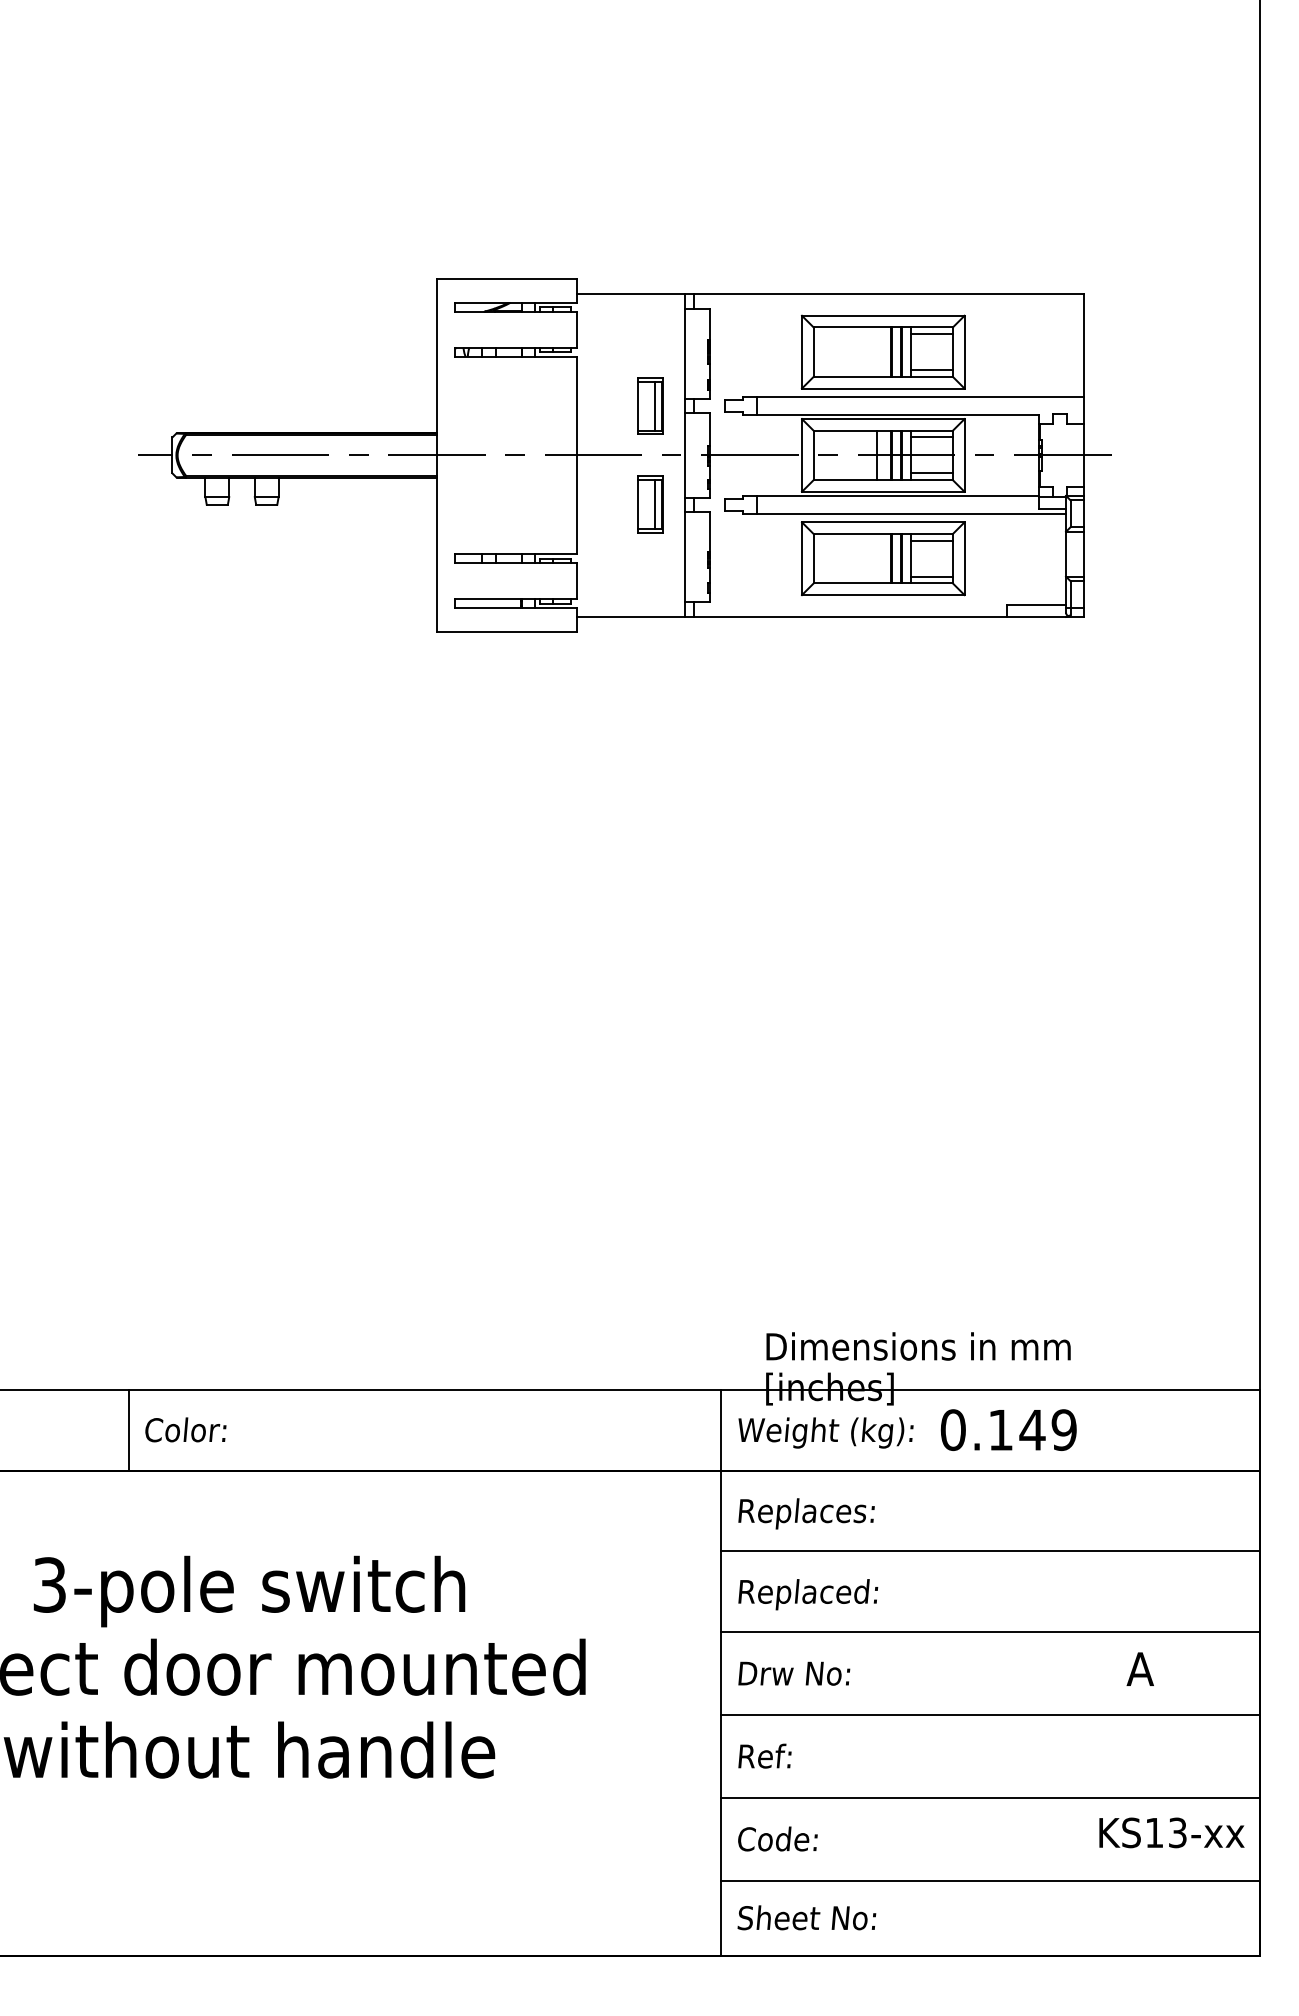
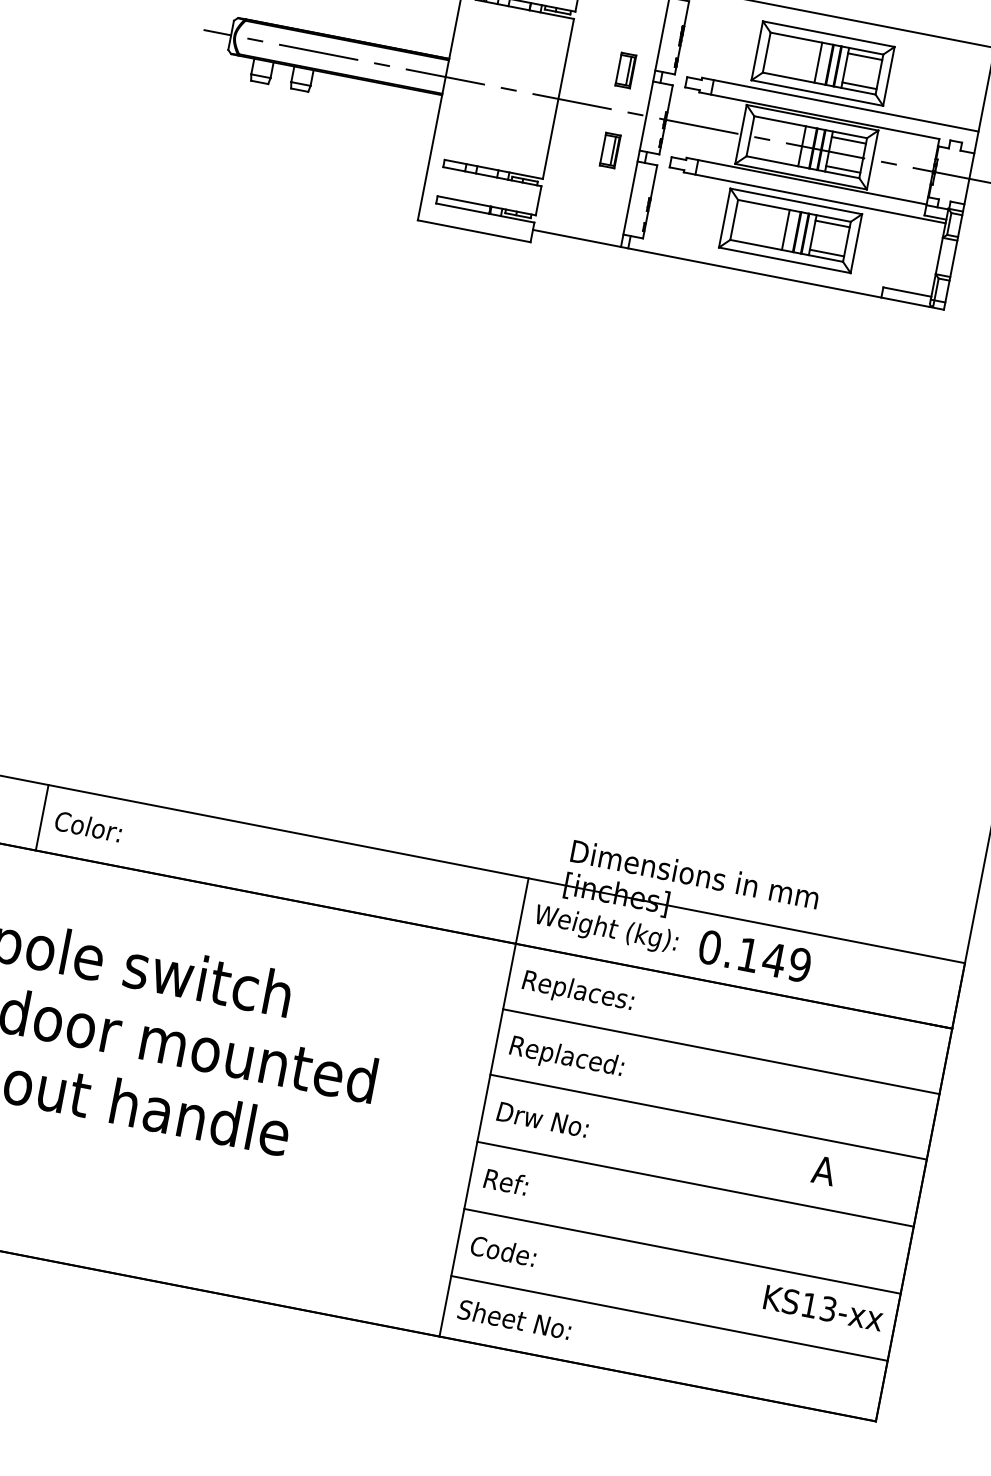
line: (877, 351) -> (818, 62), added
part: (649, 405) -> (625, 69), size x0.71
part: (649, 504) -> (609, 150), size x0.71
line: (877, 558) -> (785, 229), added

